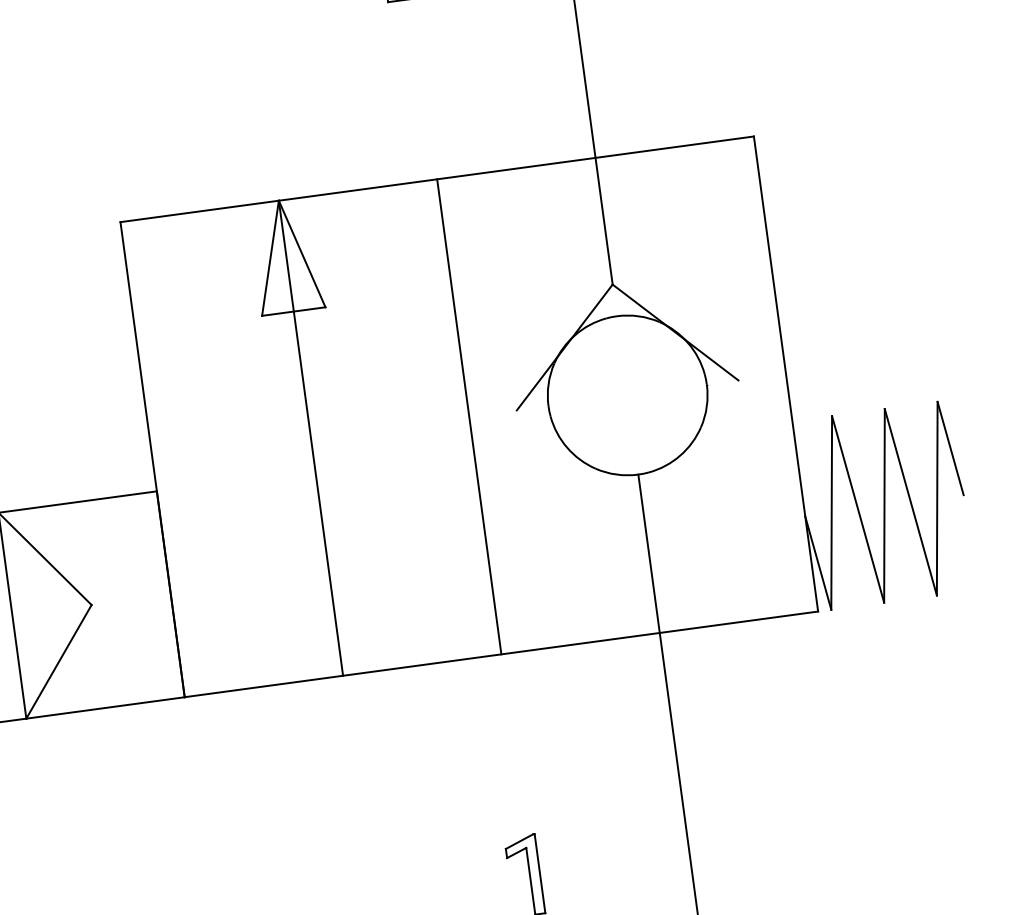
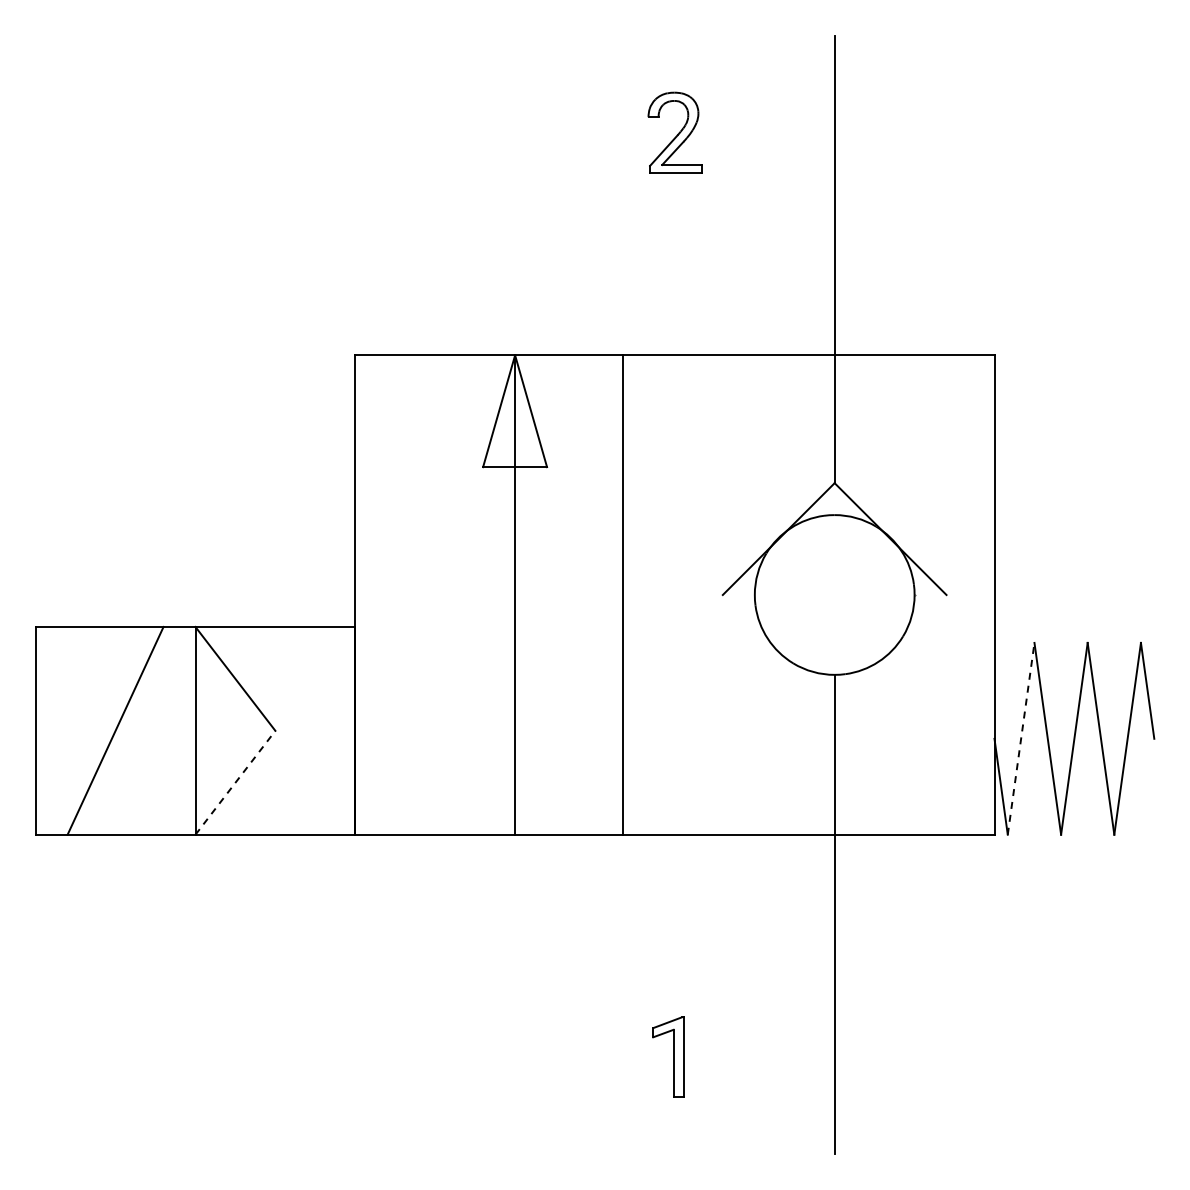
line: (468, 416) -> (622, 594), moved
line: (832, 512) -> (1021, 738), solid -> dashed
line: (58, 661) -> (235, 782), solid -> dashed

